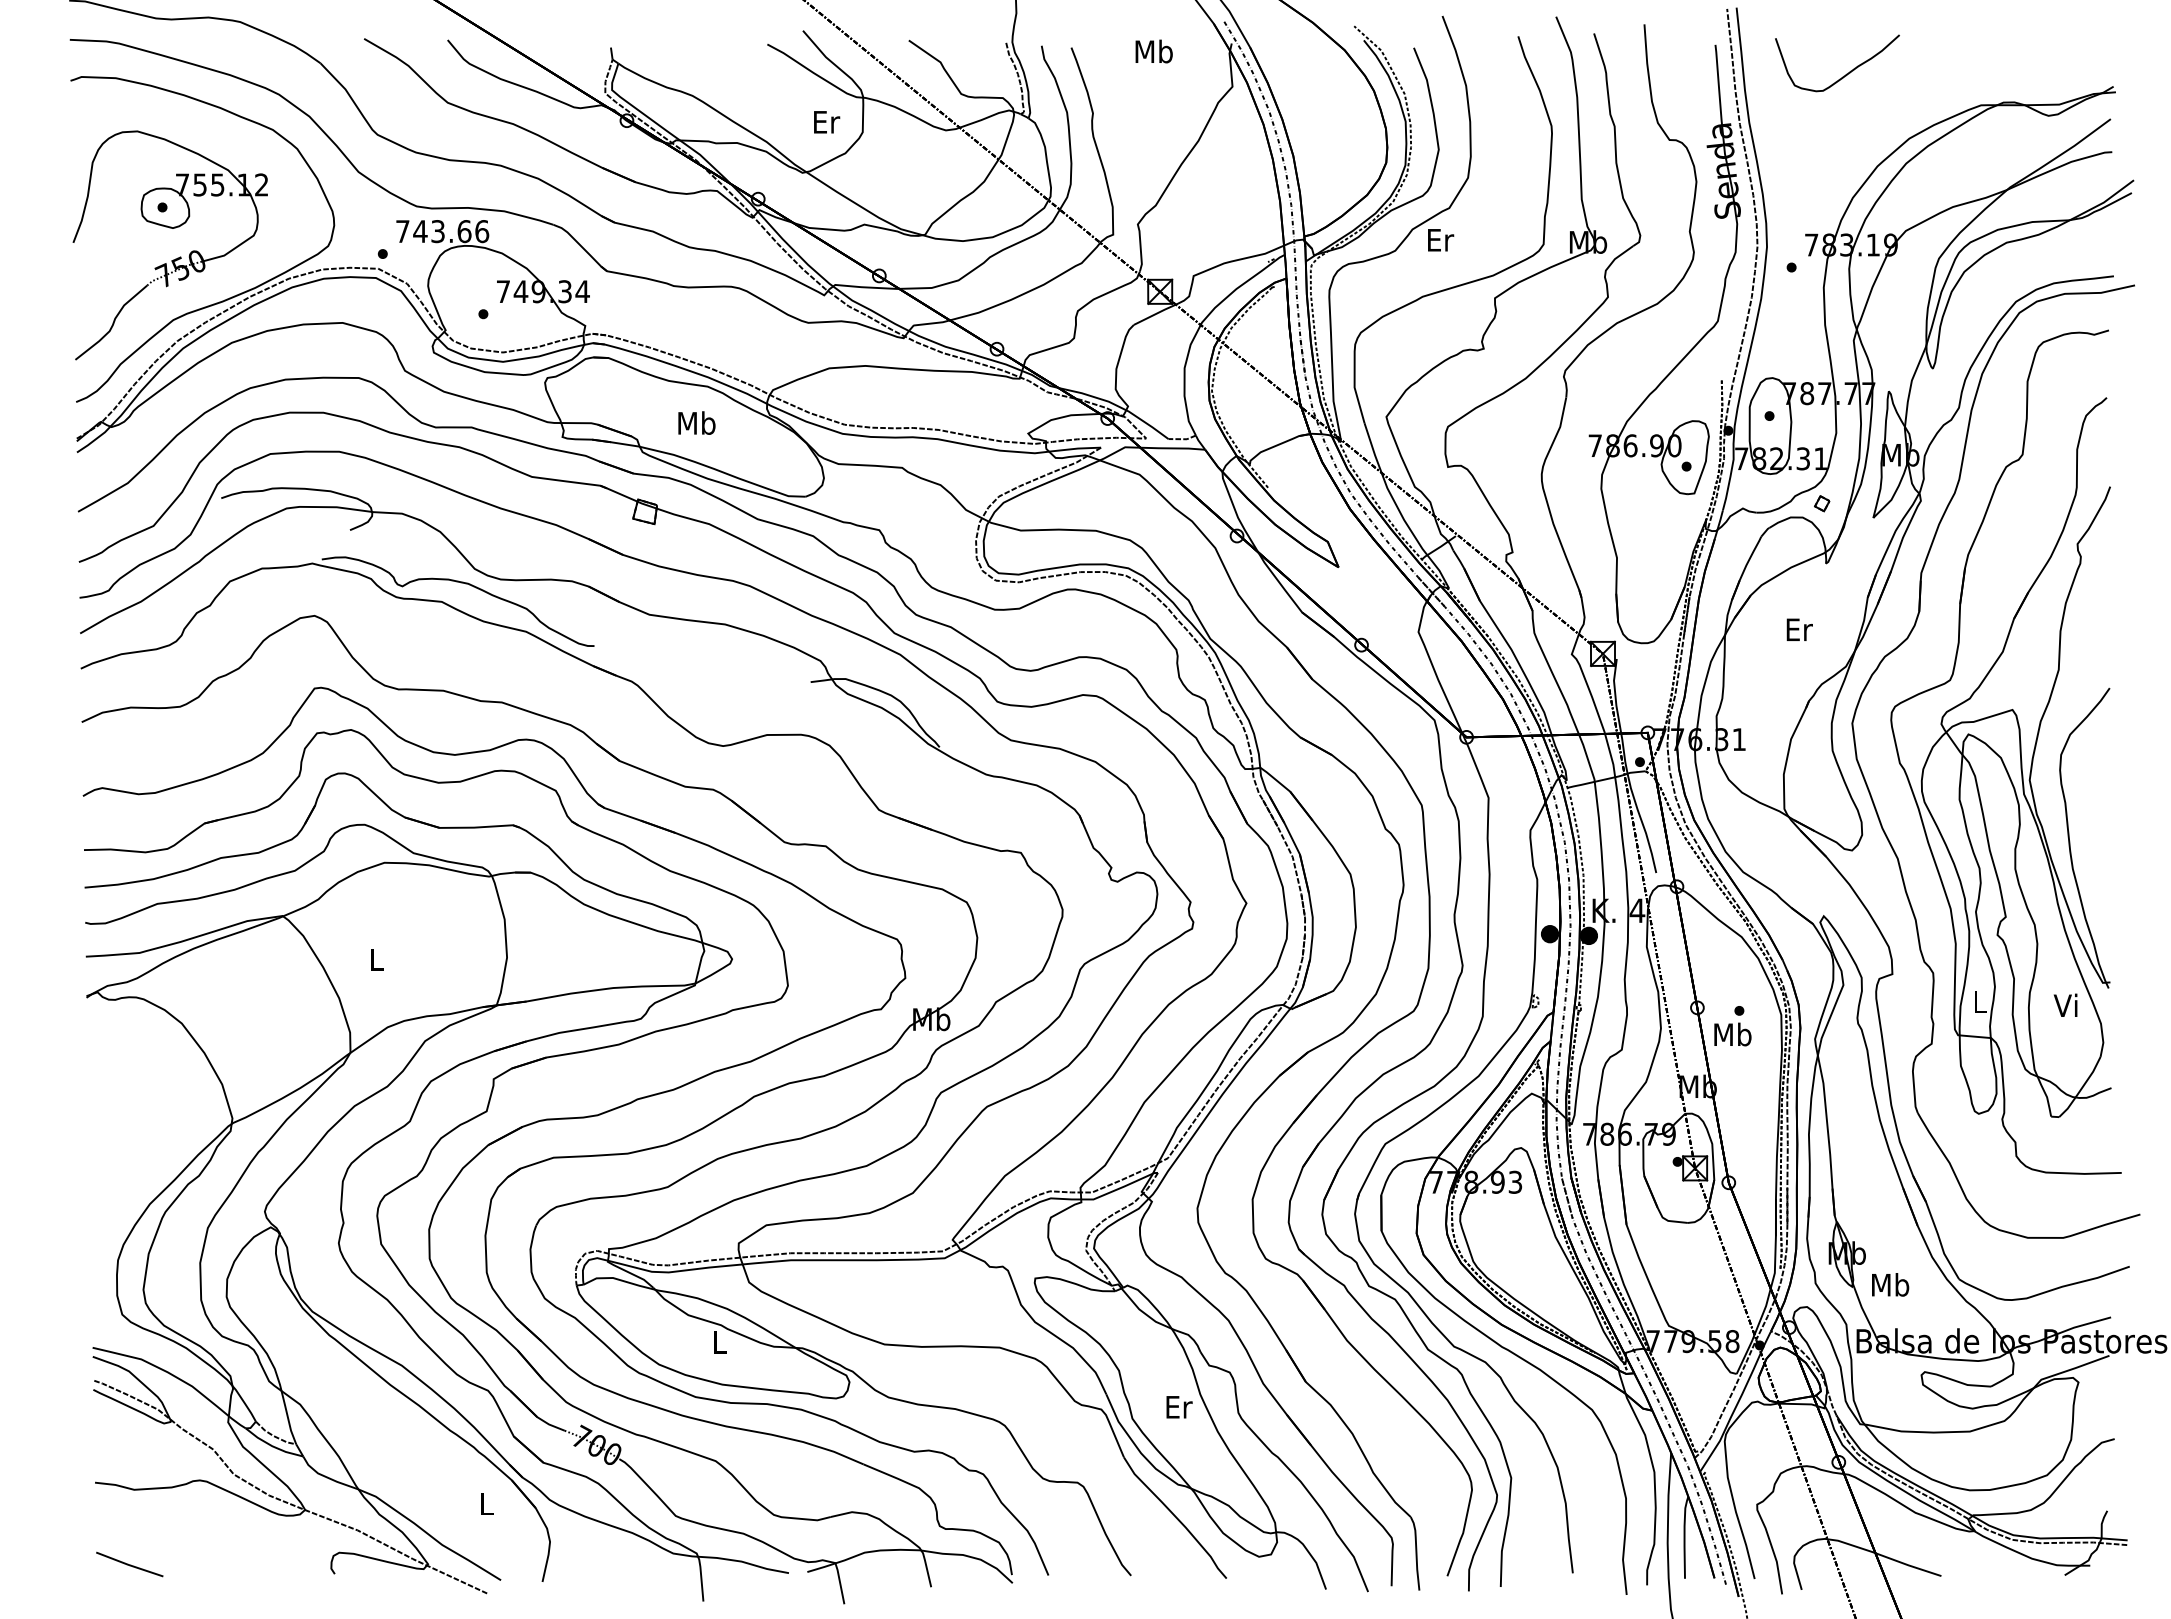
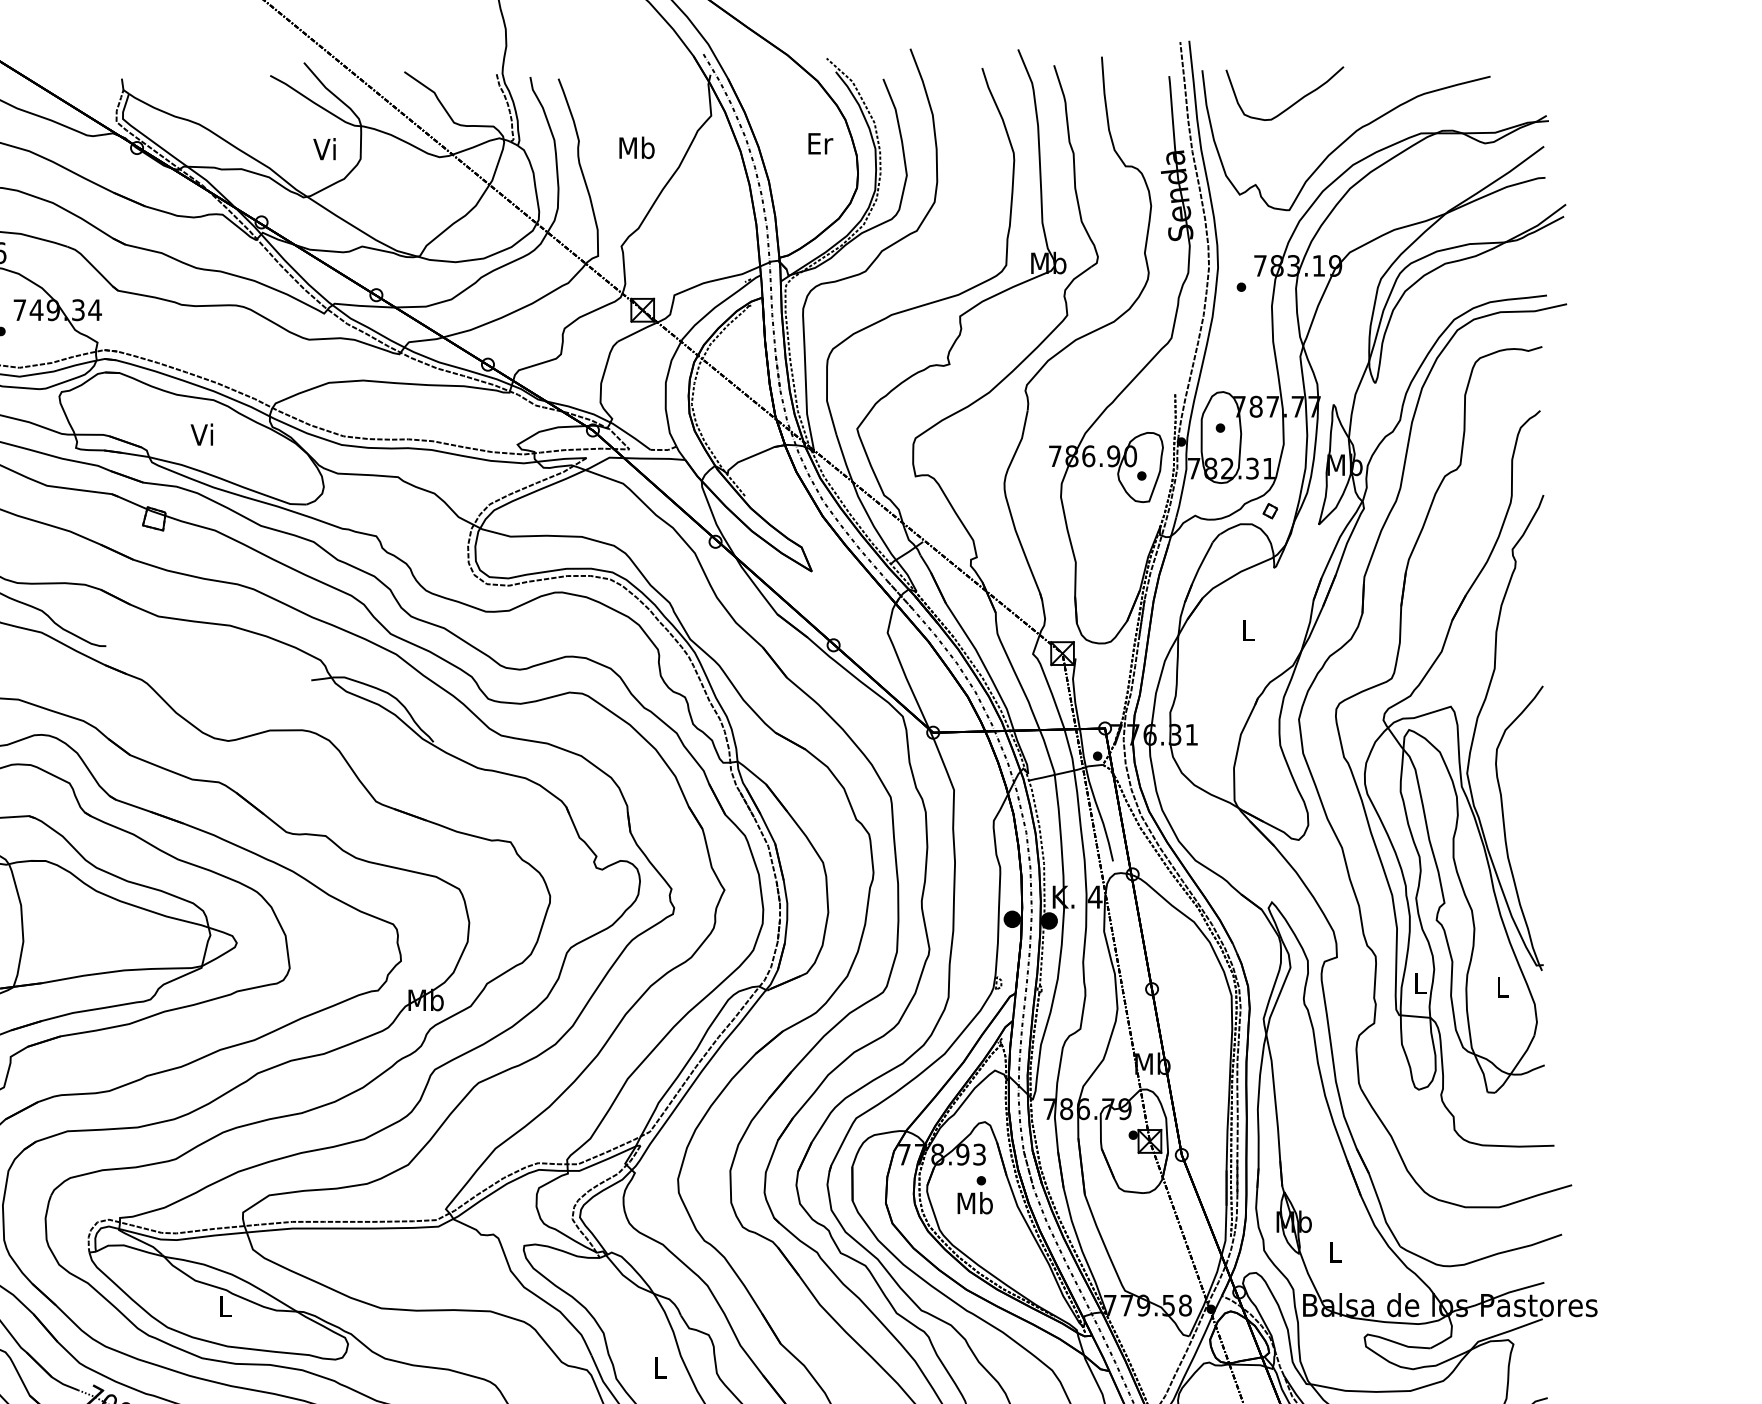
text: (1153, 51) -> (636, 147), moved
curve: (1901, 112) -> (1345, 140), added
text: (826, 121) -> (326, 148), Er -> Vi
text: (1441, 240) -> (821, 144), moved
text: (696, 422) -> (203, 434), Mb -> Vi
text: (1799, 629) -> (1248, 630), Er -> L
text: (2065, 1004) -> (1501, 986), Vi -> L
text: (1732, 1026) -> (974, 1195), moved
text: (1890, 1284) -> (1335, 1251), Mb -> L
text: (1179, 1407) -> (661, 1368), Er -> L

